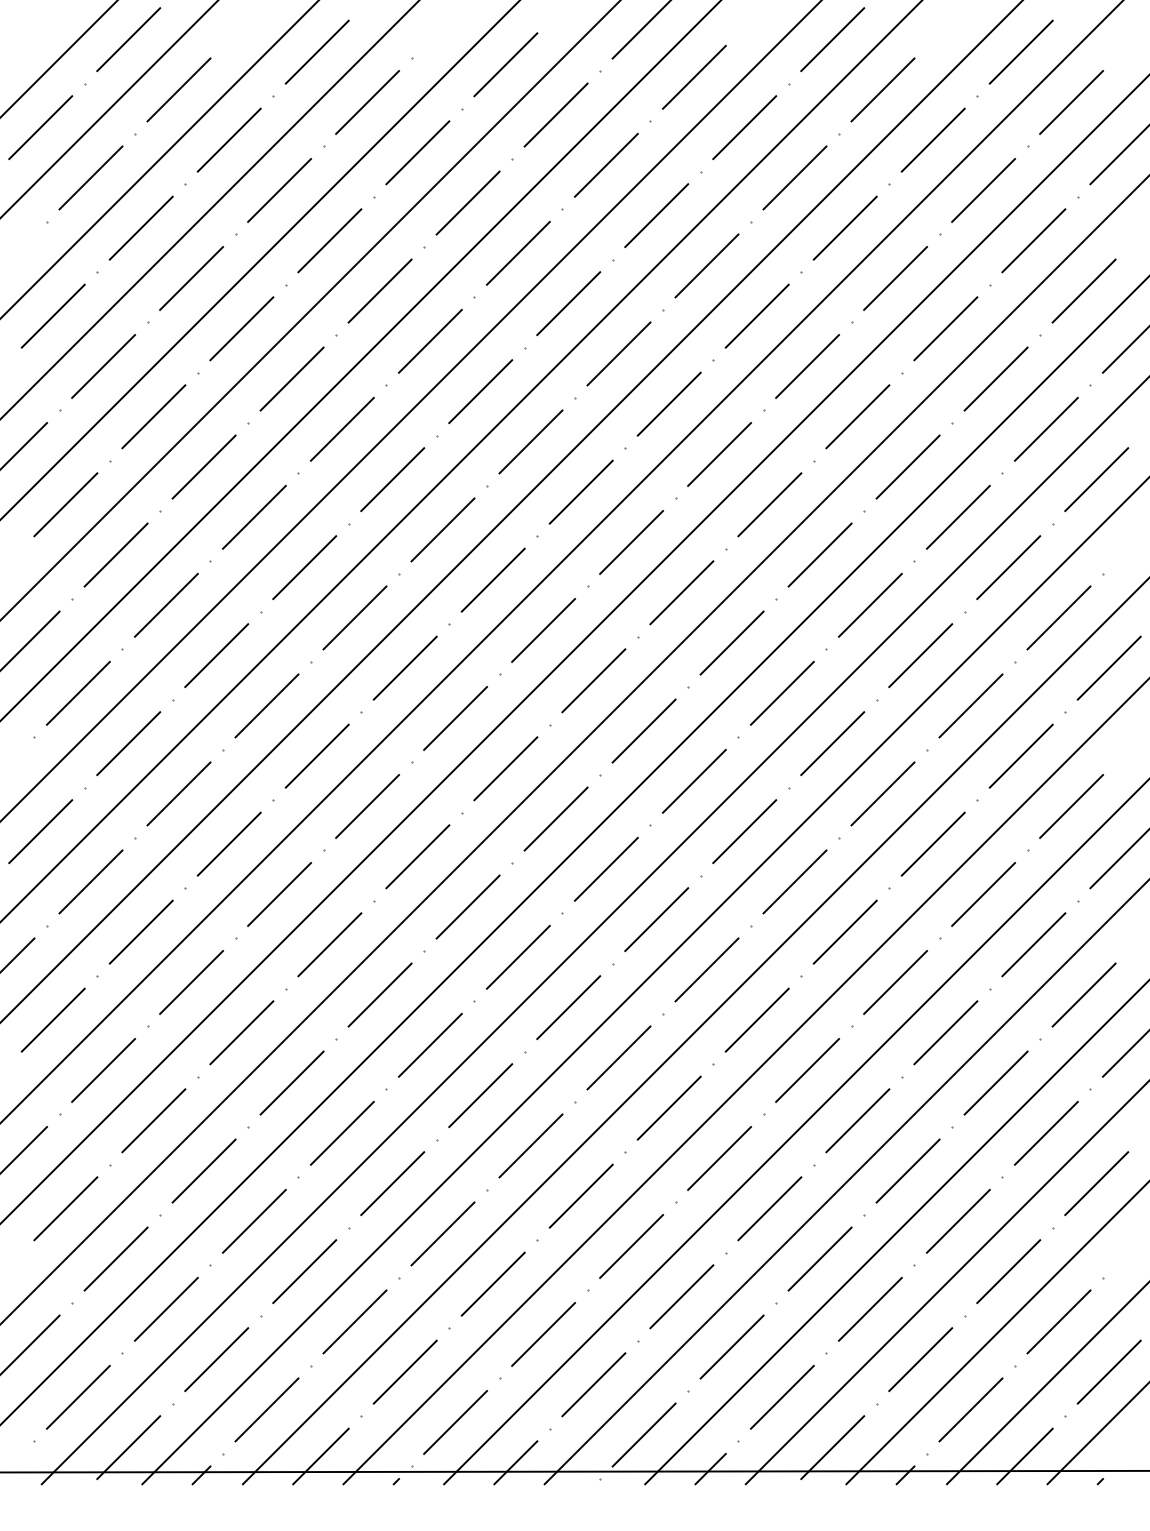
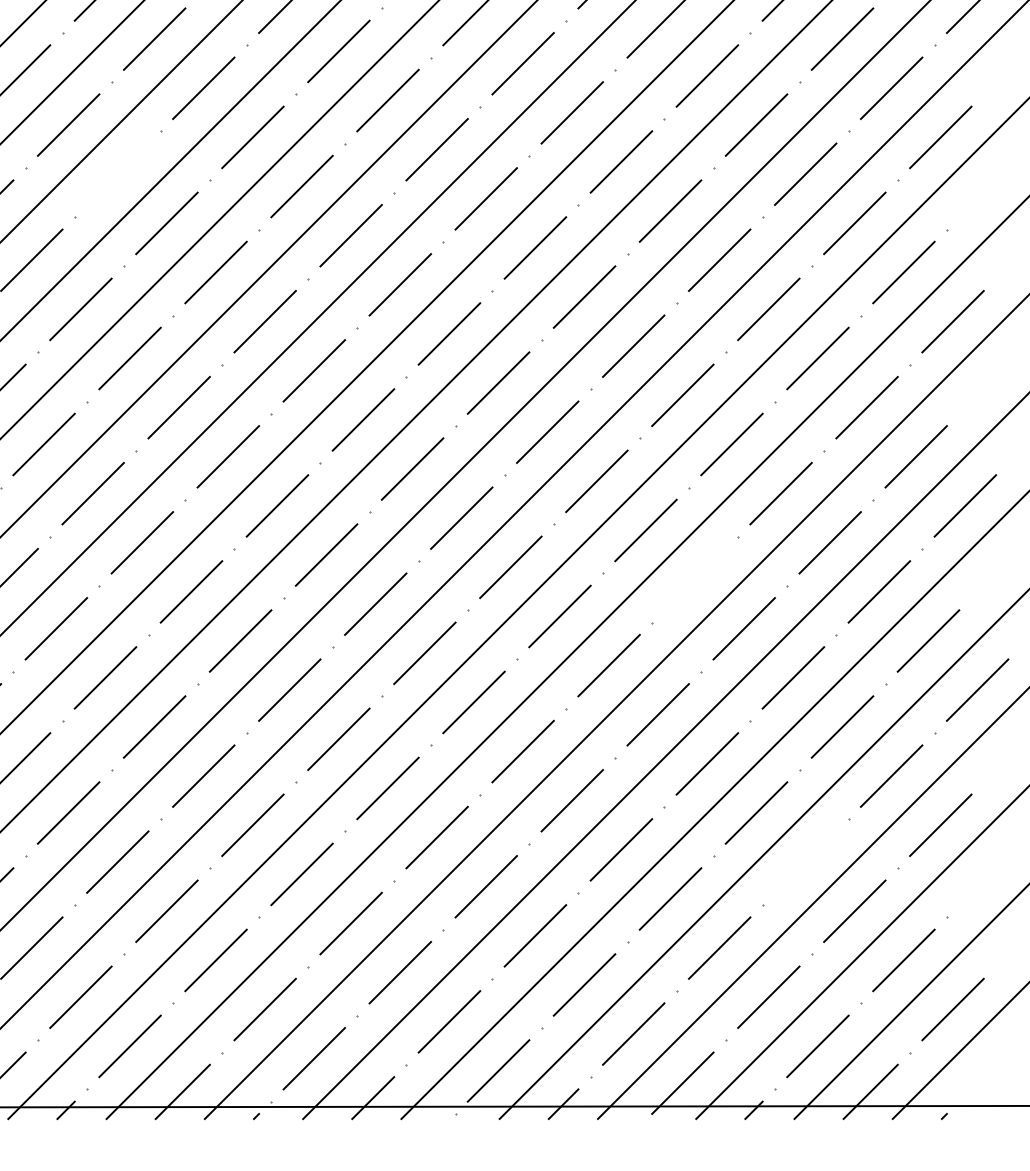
line: (254, 516) -> (117, 173), removed
line: (844, 931) -> (694, 578), removed
line: (957, 1220) -> (804, 861), removed

